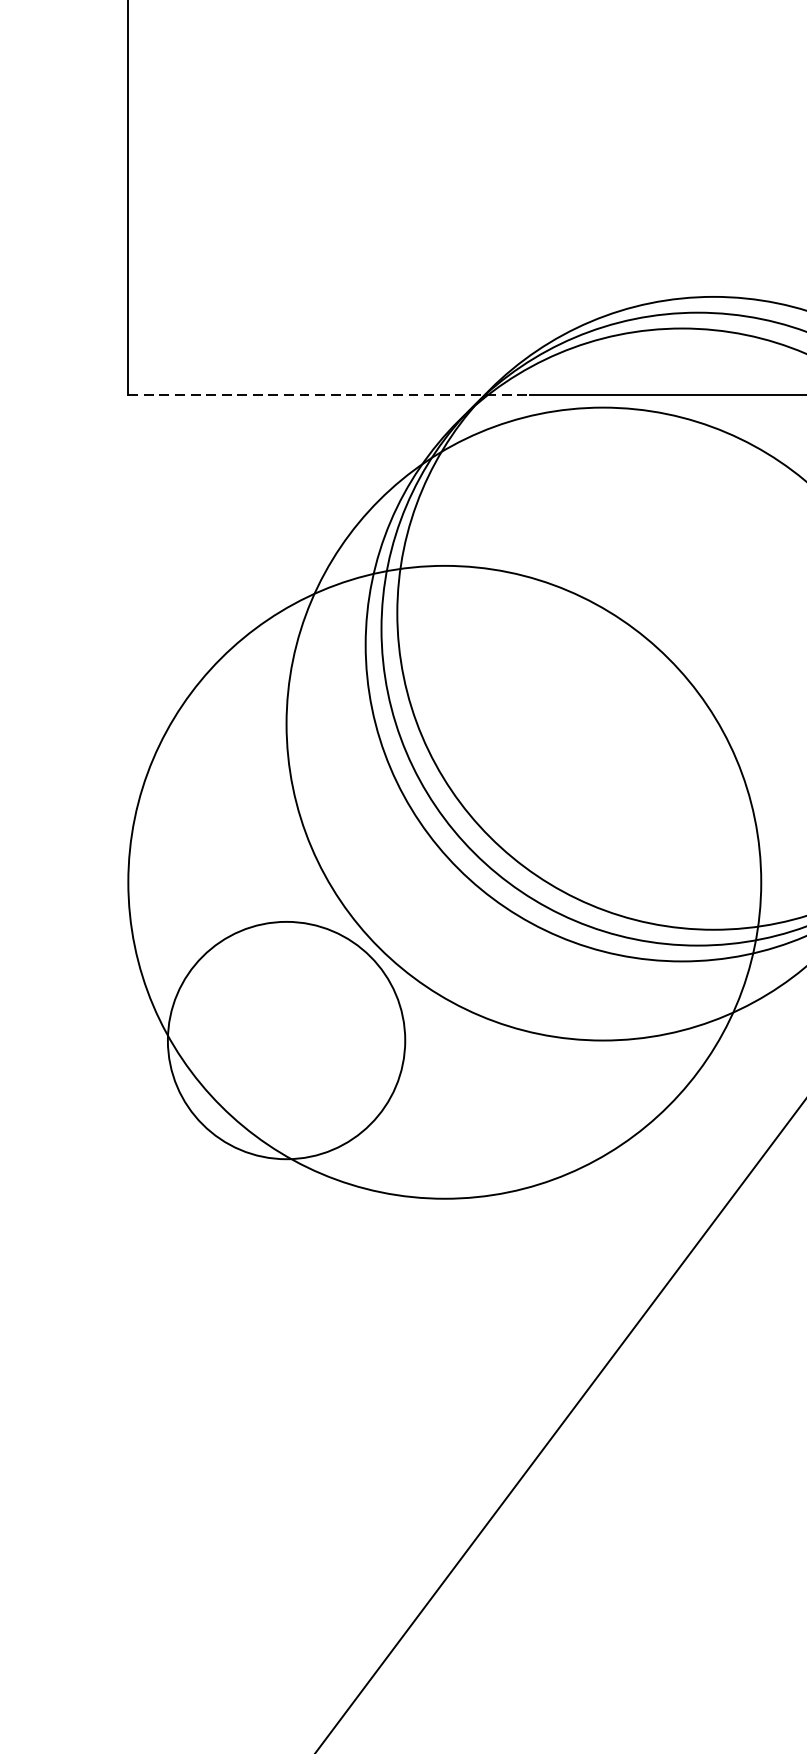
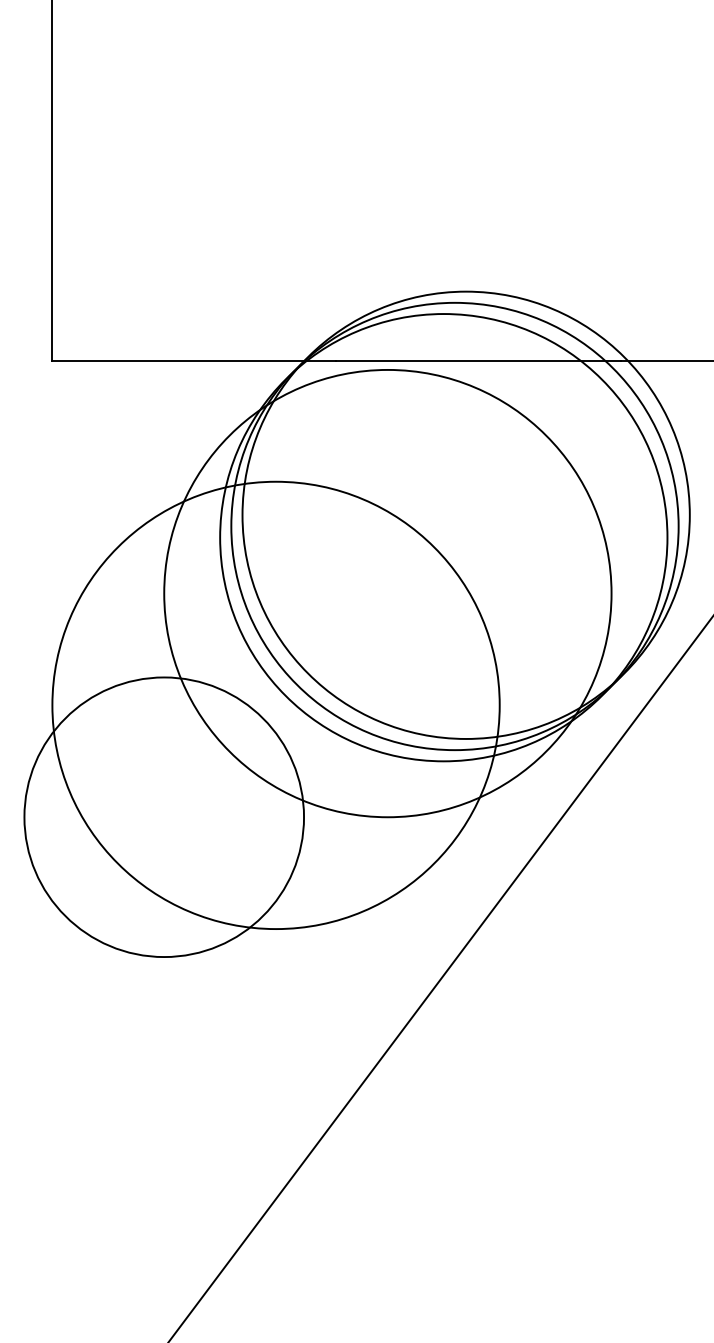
line: (329, 394) -> (194, 360), dashed -> solid
circle: (286, 1040) -> (164, 817), size x1.67

